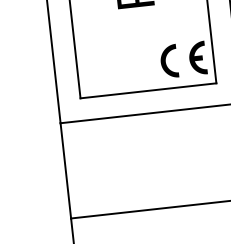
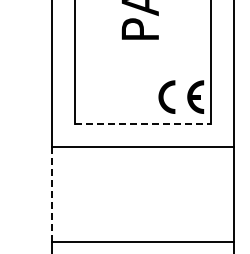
line: (148, 91) -> (143, 124), solid -> dashed
line: (66, 170) -> (52, 194), solid -> dashed

